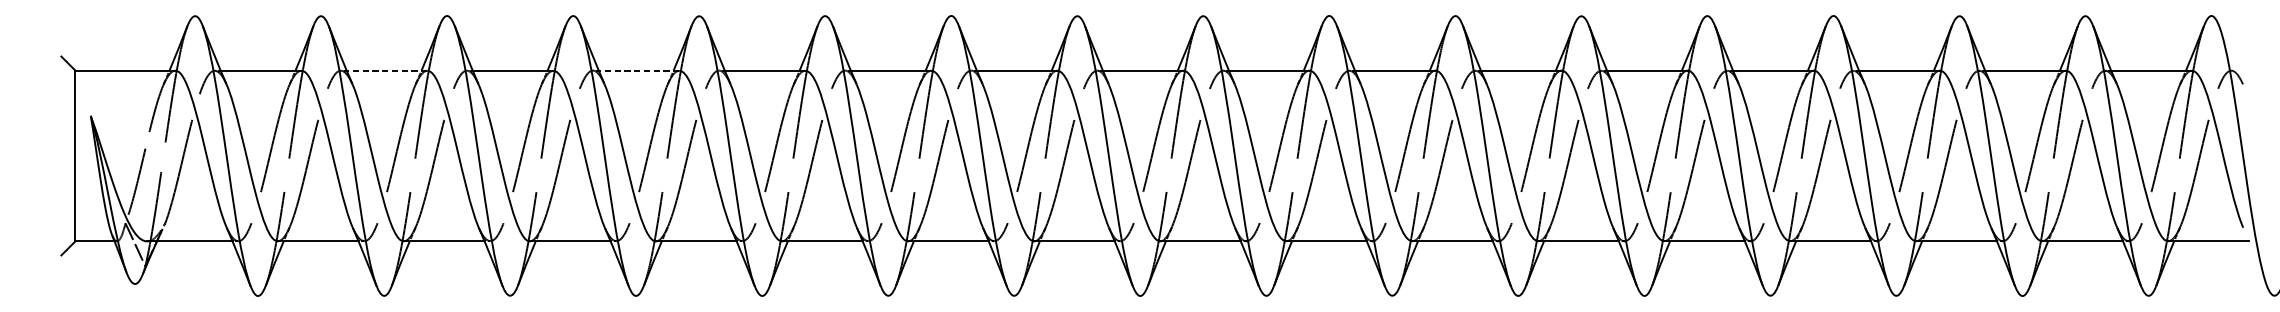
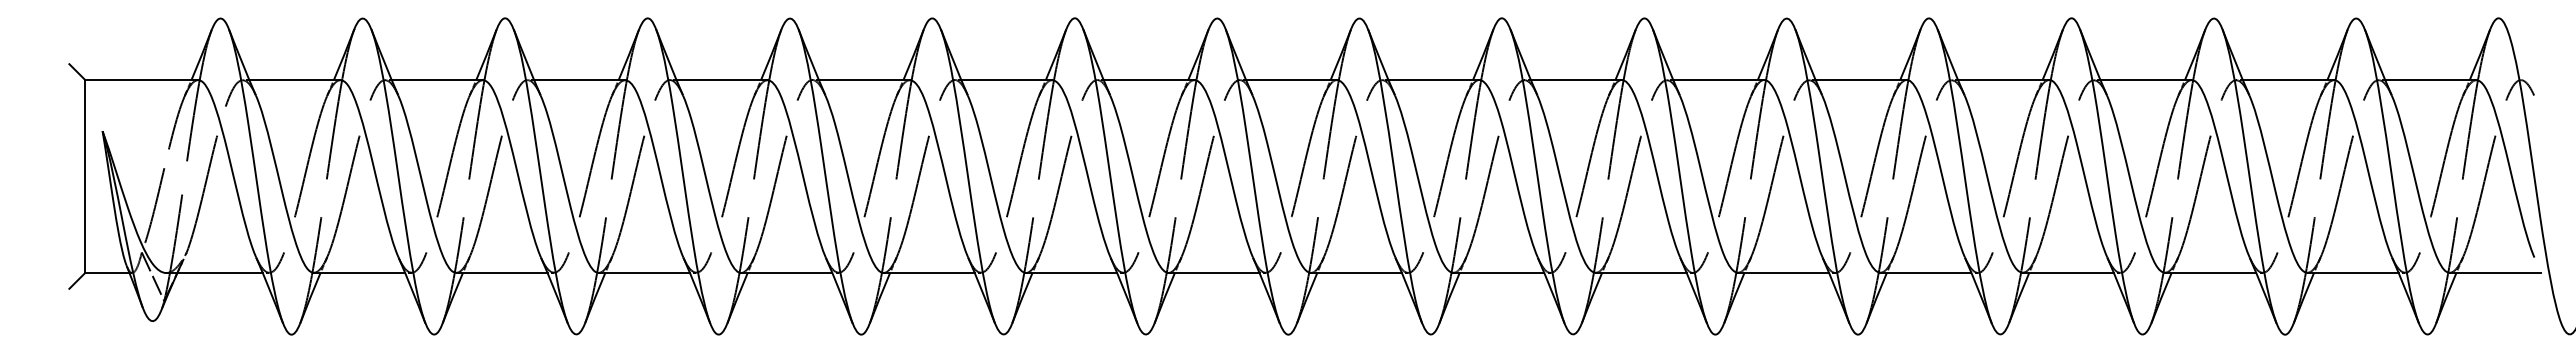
line: (387, 70) -> (437, 79), dashed -> solid
line: (639, 70) -> (722, 79), dashed -> solid

